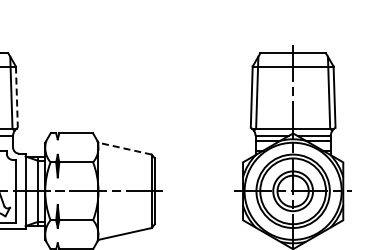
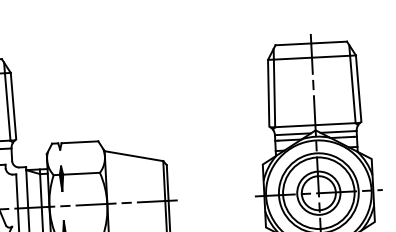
line: (16, 97) -> (13, 106), dashed -> solid
line: (124, 148) -> (133, 156), dashed -> solid

